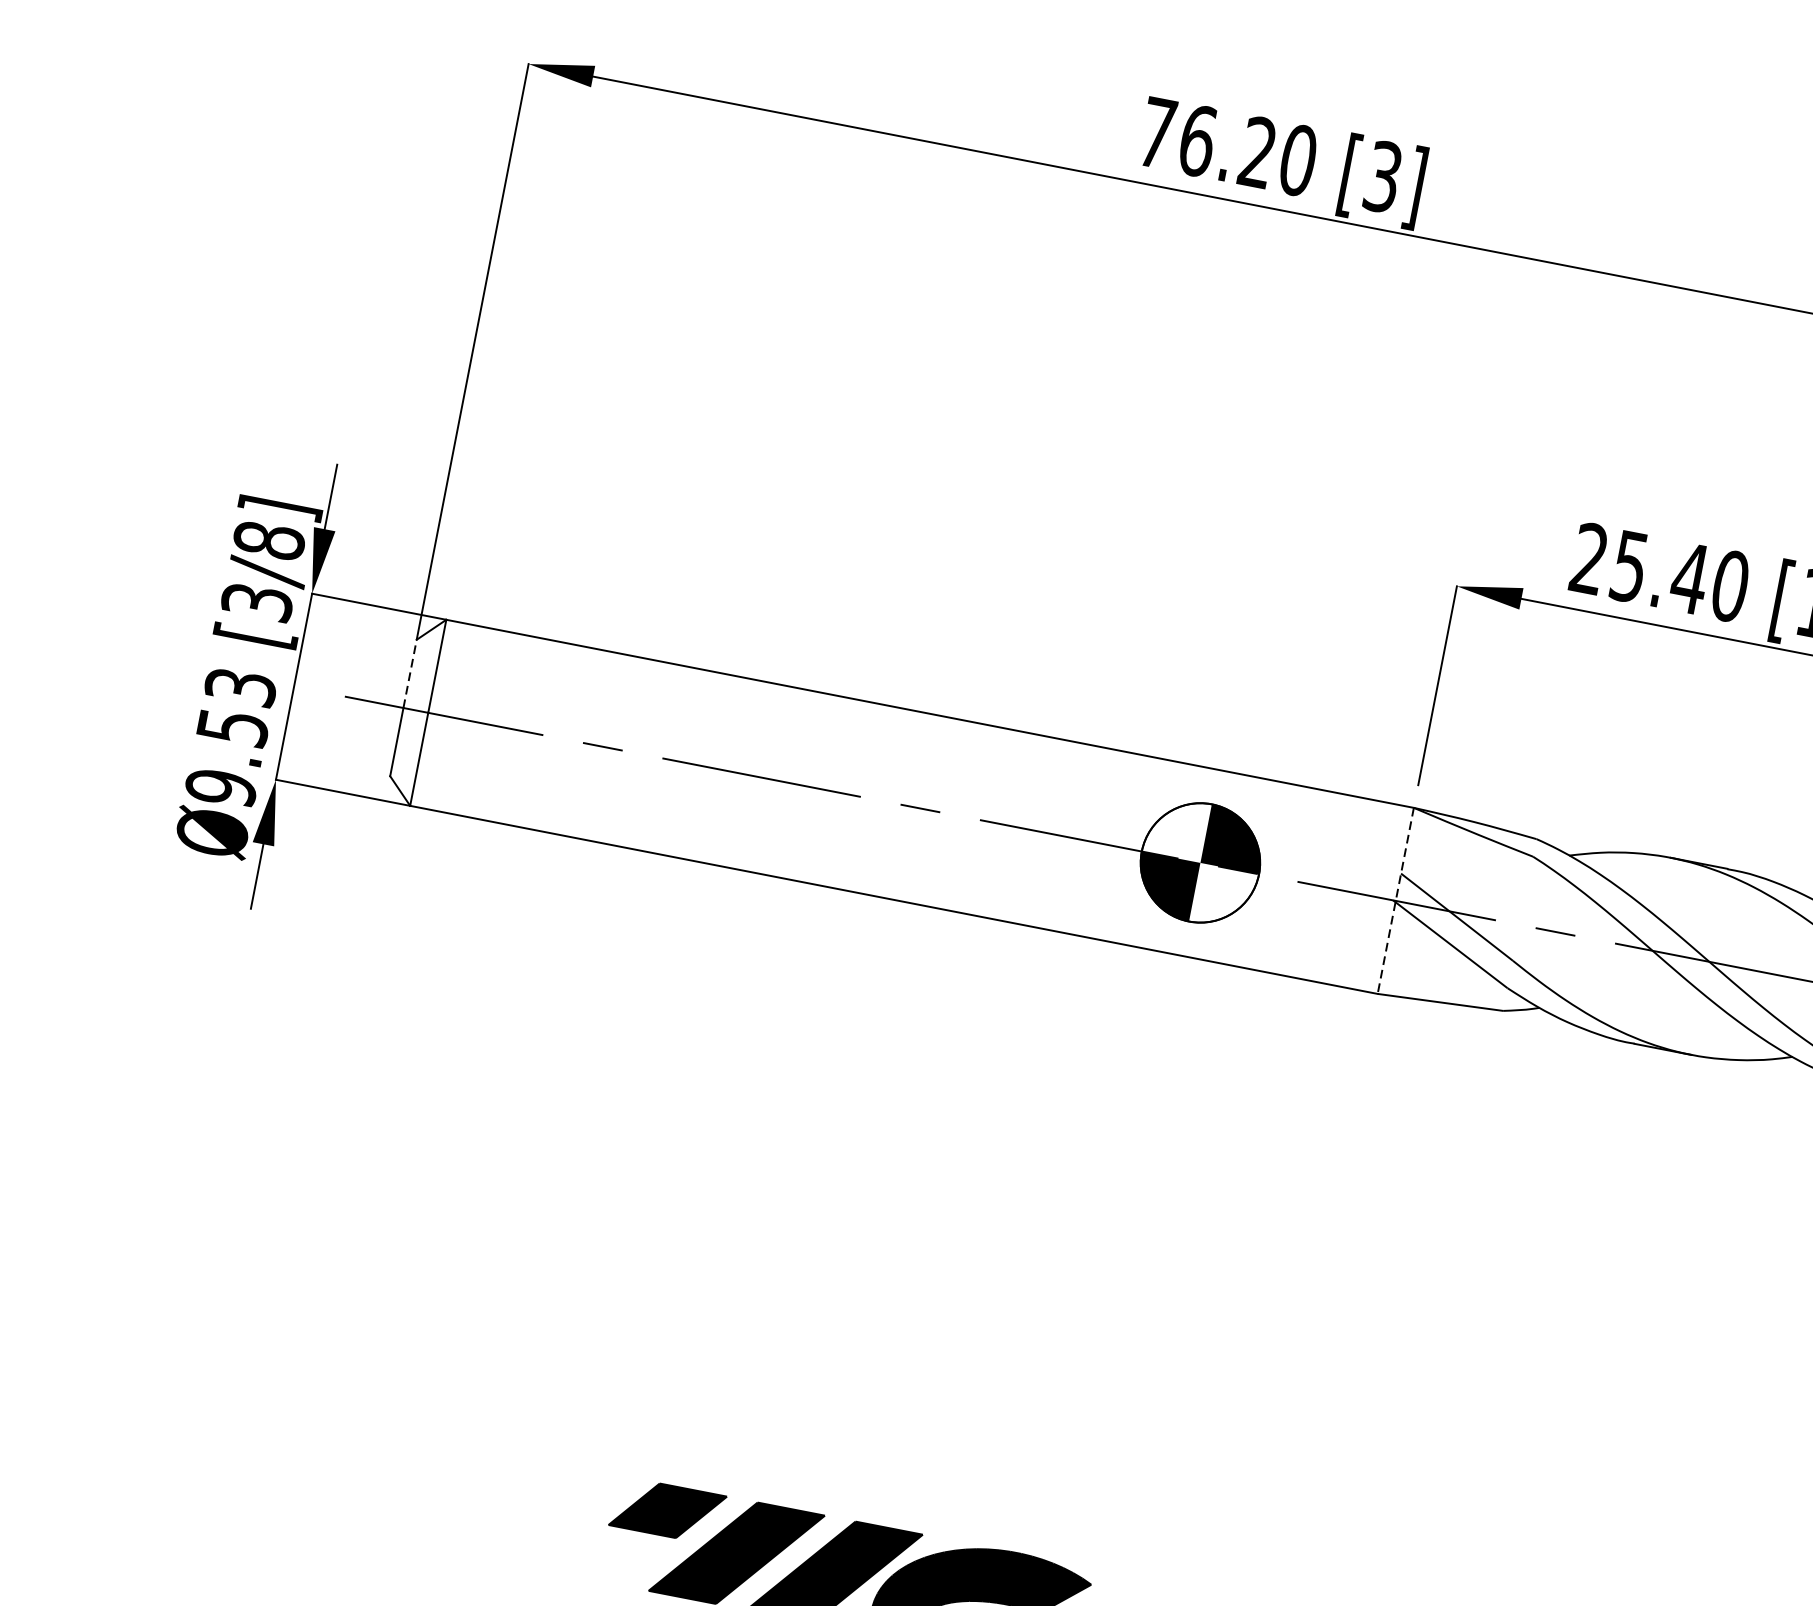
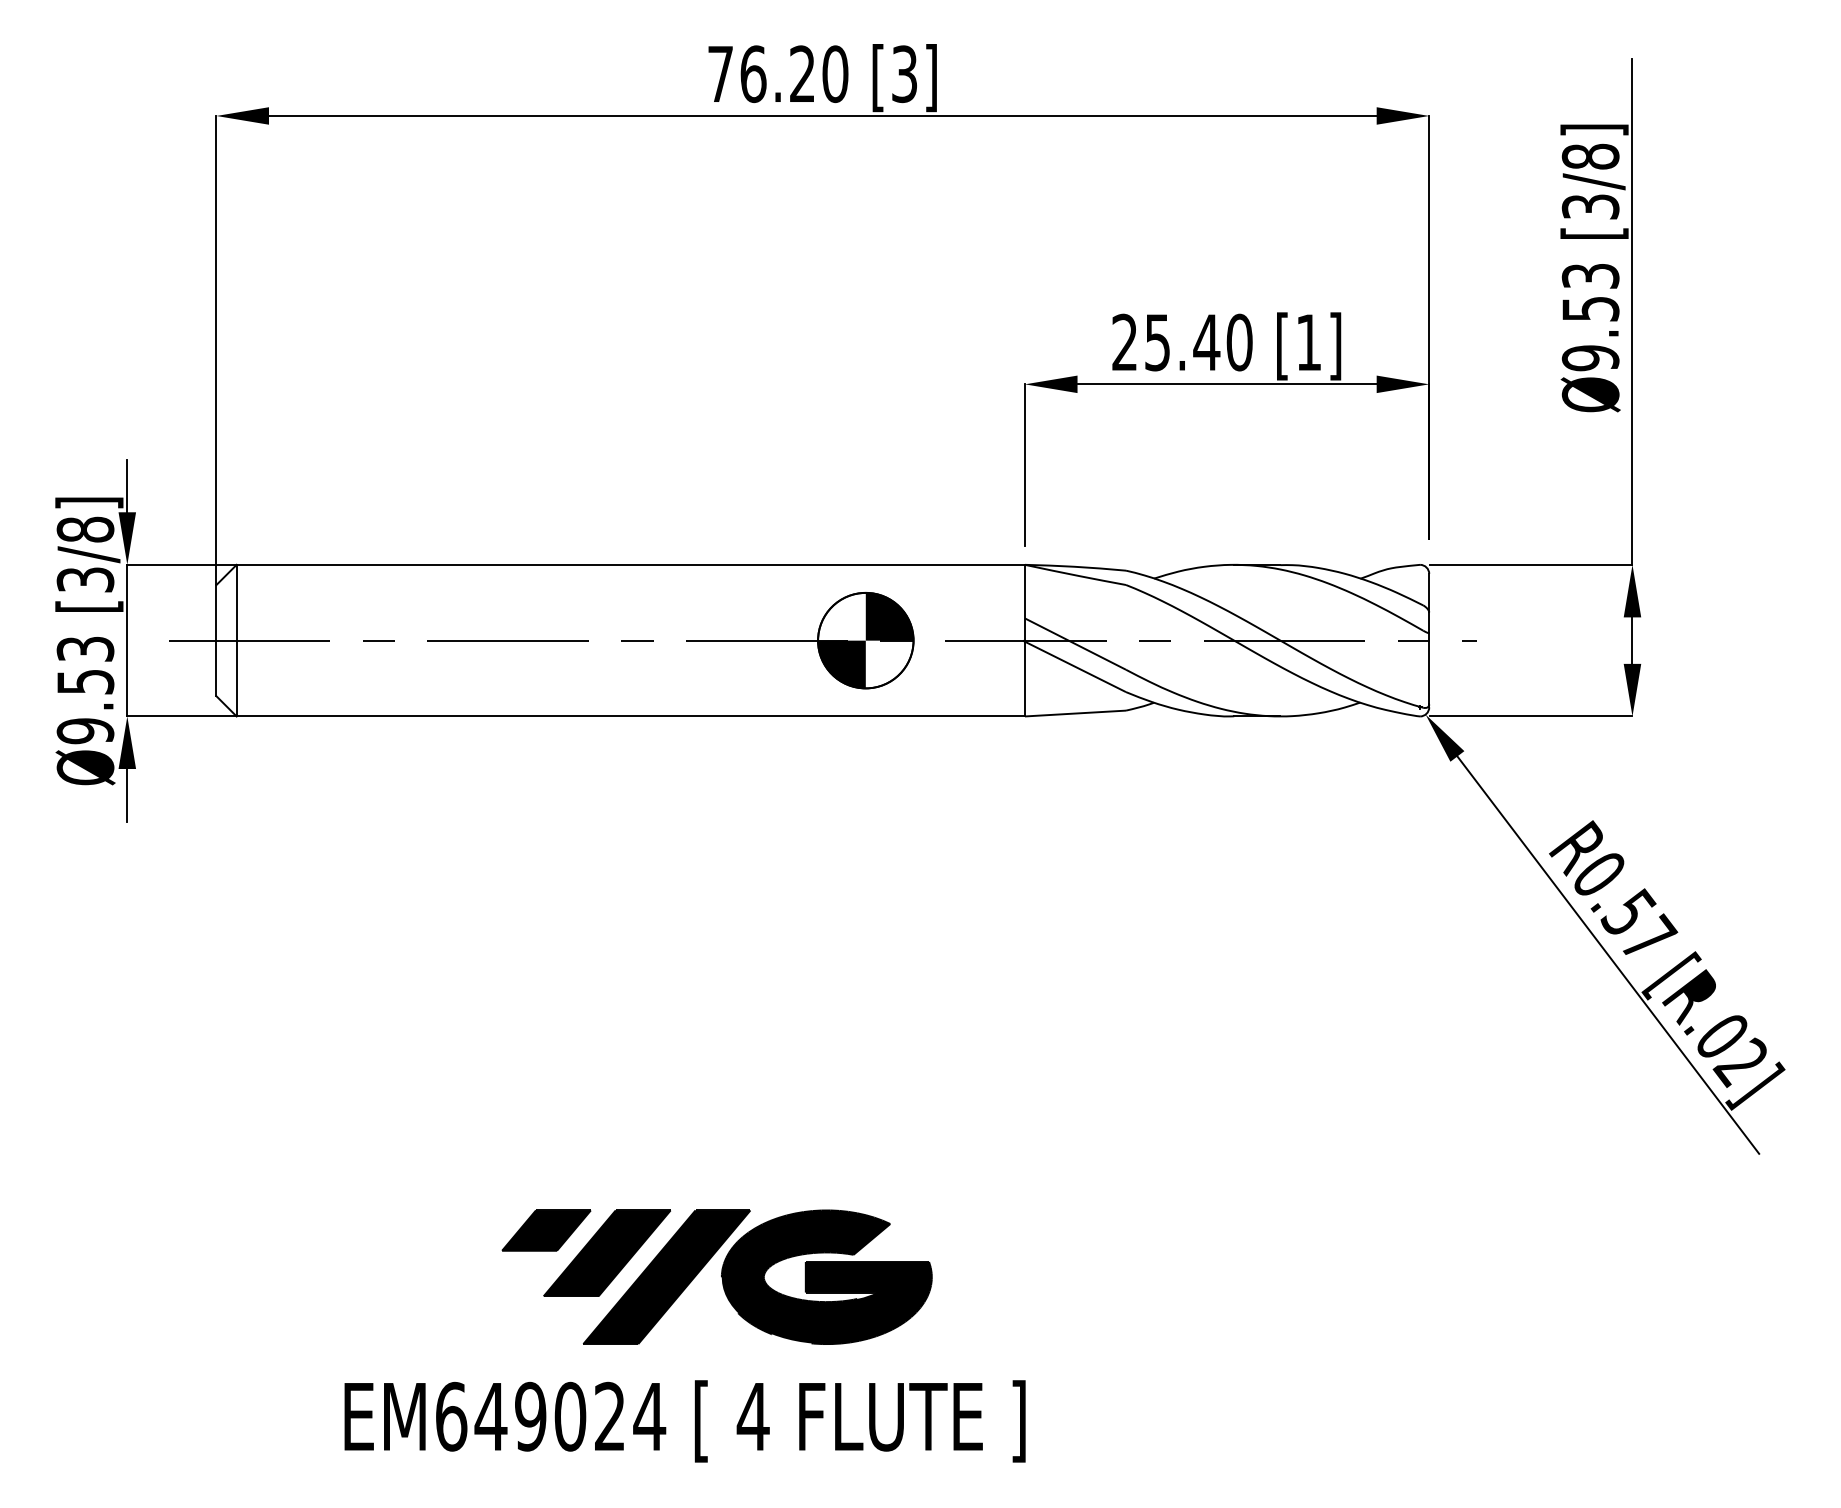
line: (410, 673) -> (216, 612), dashed -> solid
line: (1395, 900) -> (1024, 640), dashed -> solid

